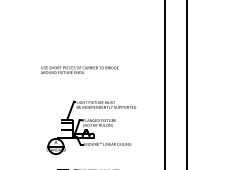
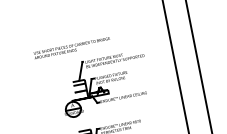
text: (79, 69) -> (71, 47), moved

